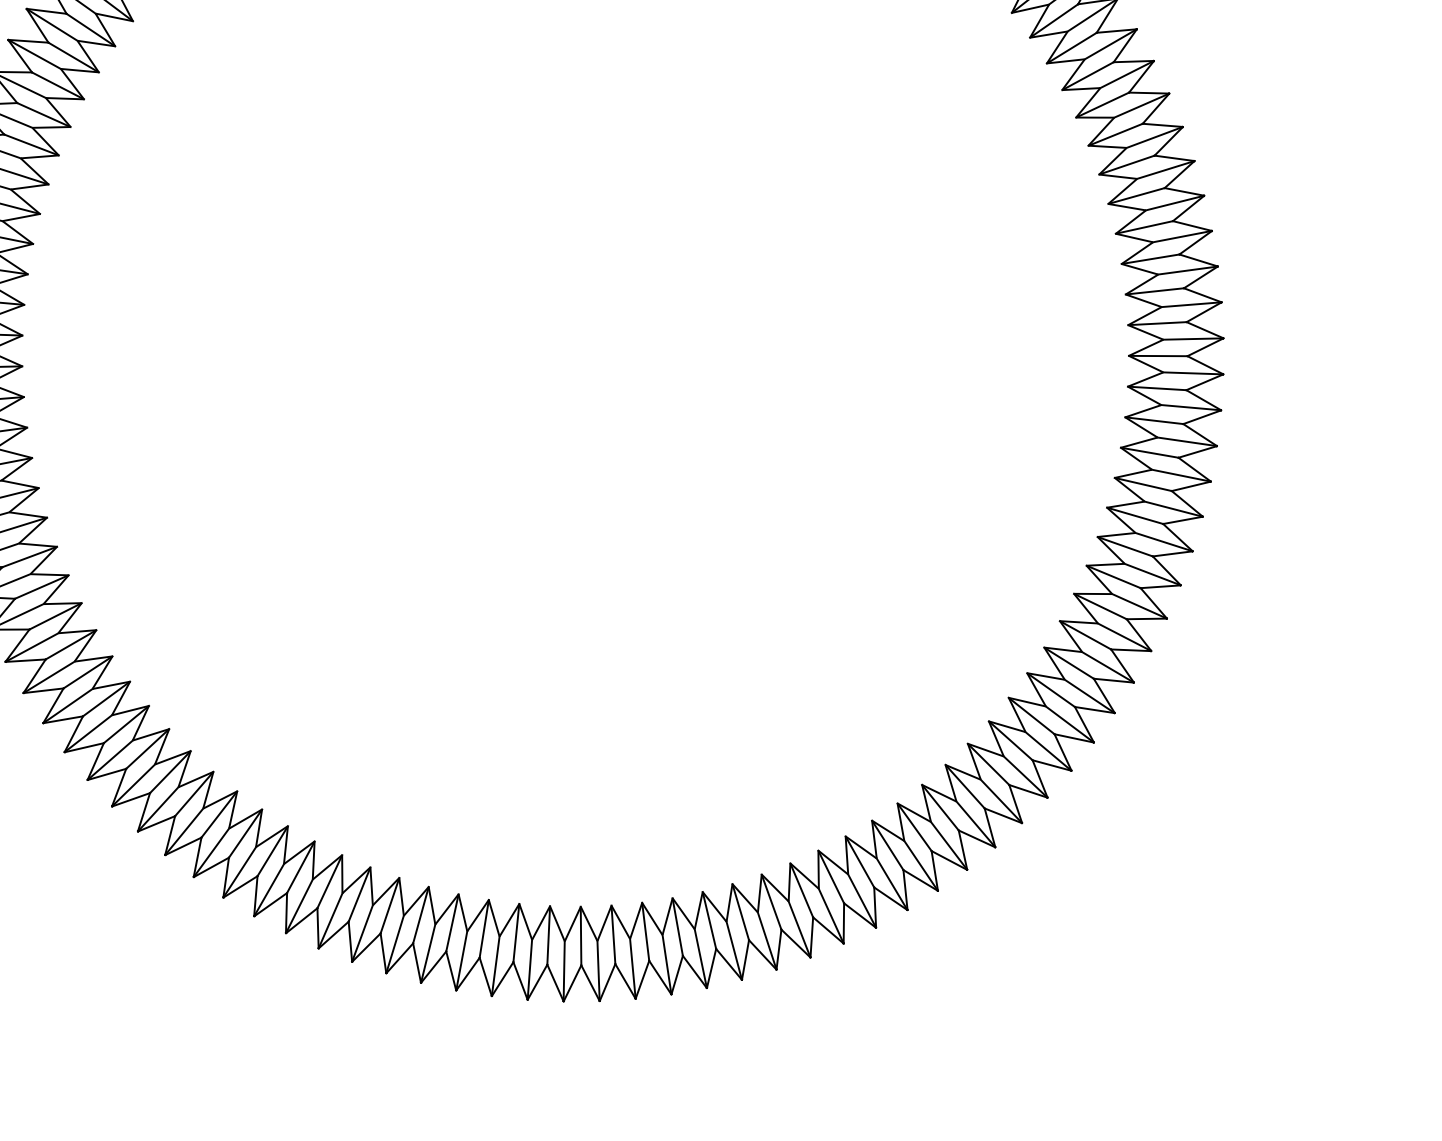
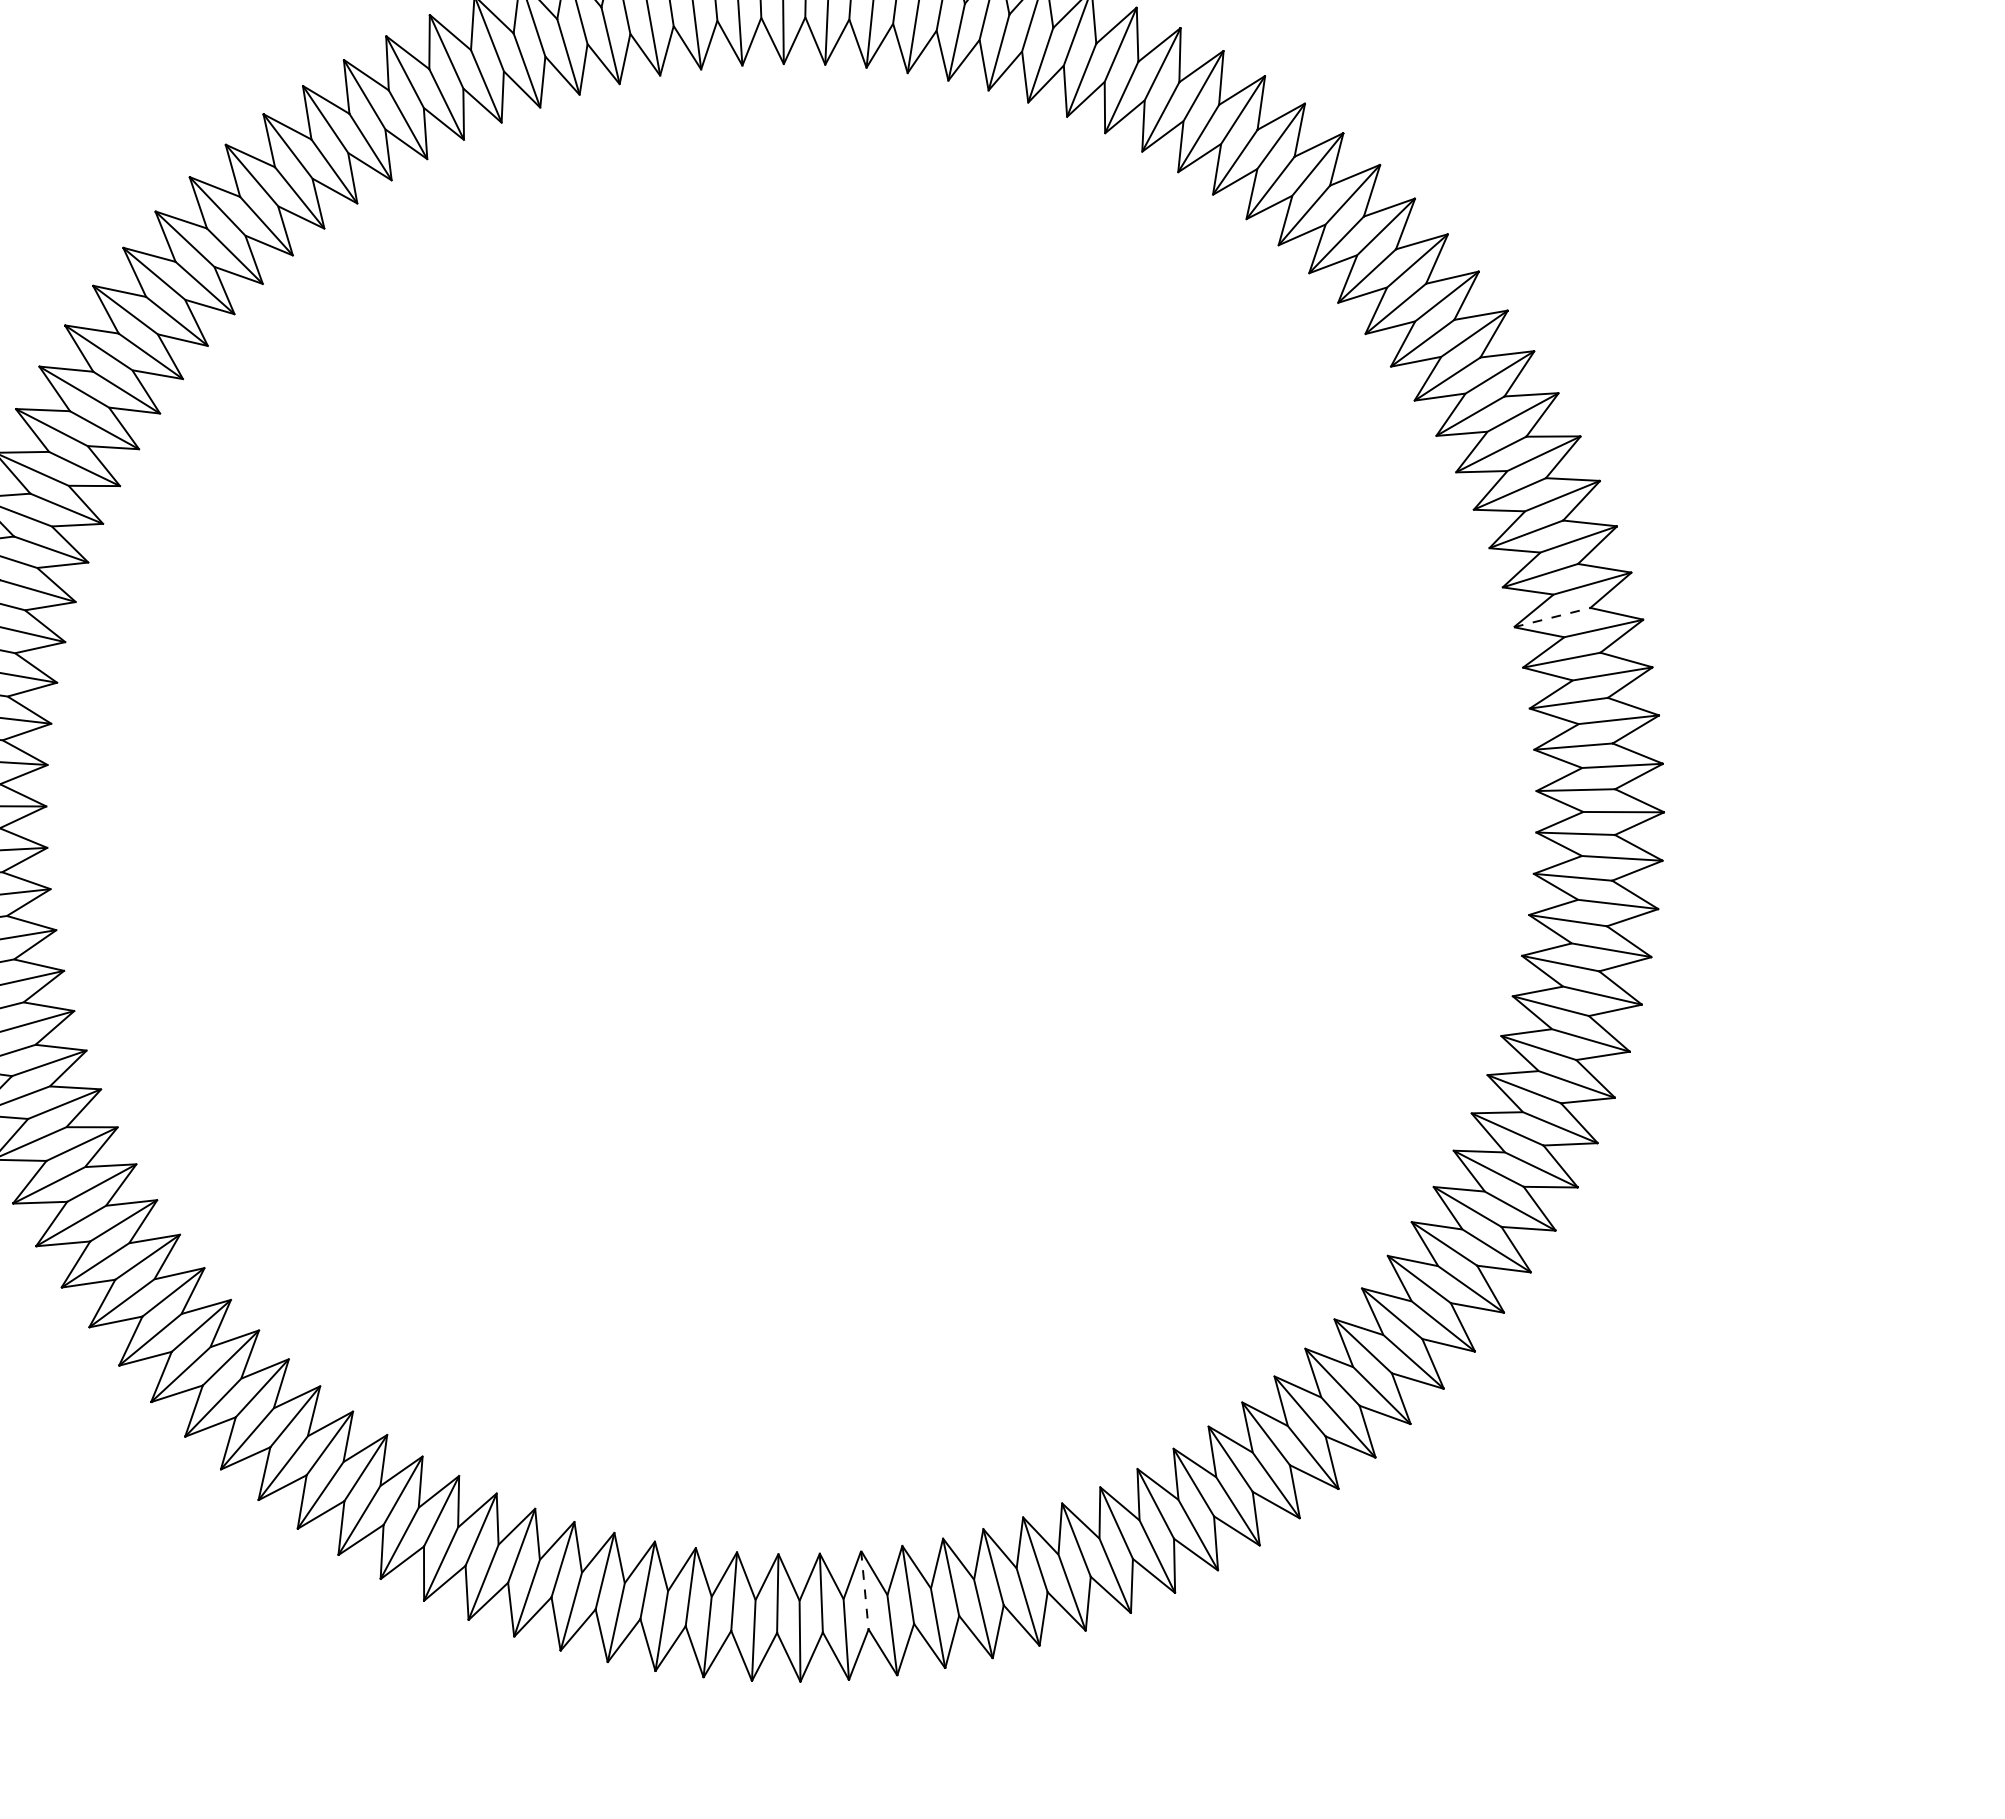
line: (1157, 323) -> (1552, 617), solid -> dashed
line: (516, 933) -> (864, 1590), solid -> dashed

